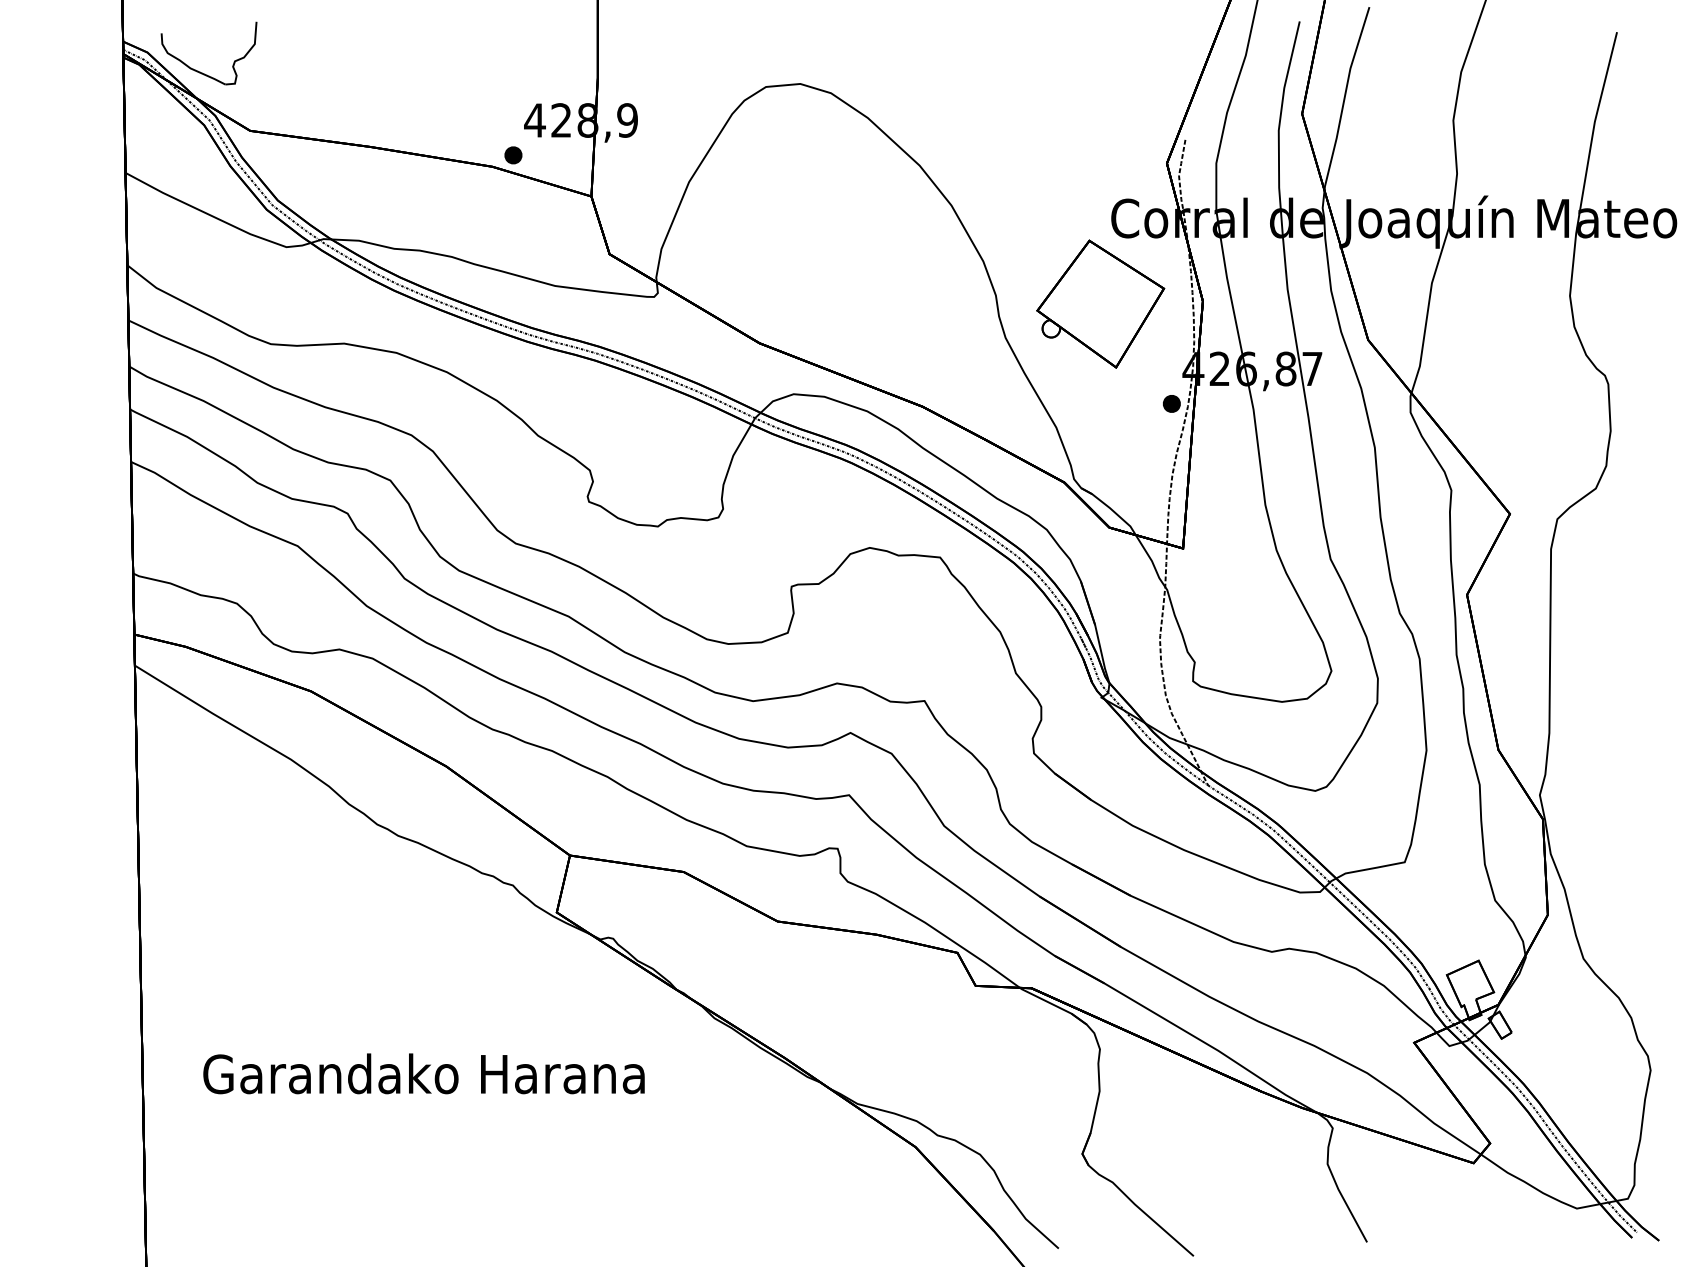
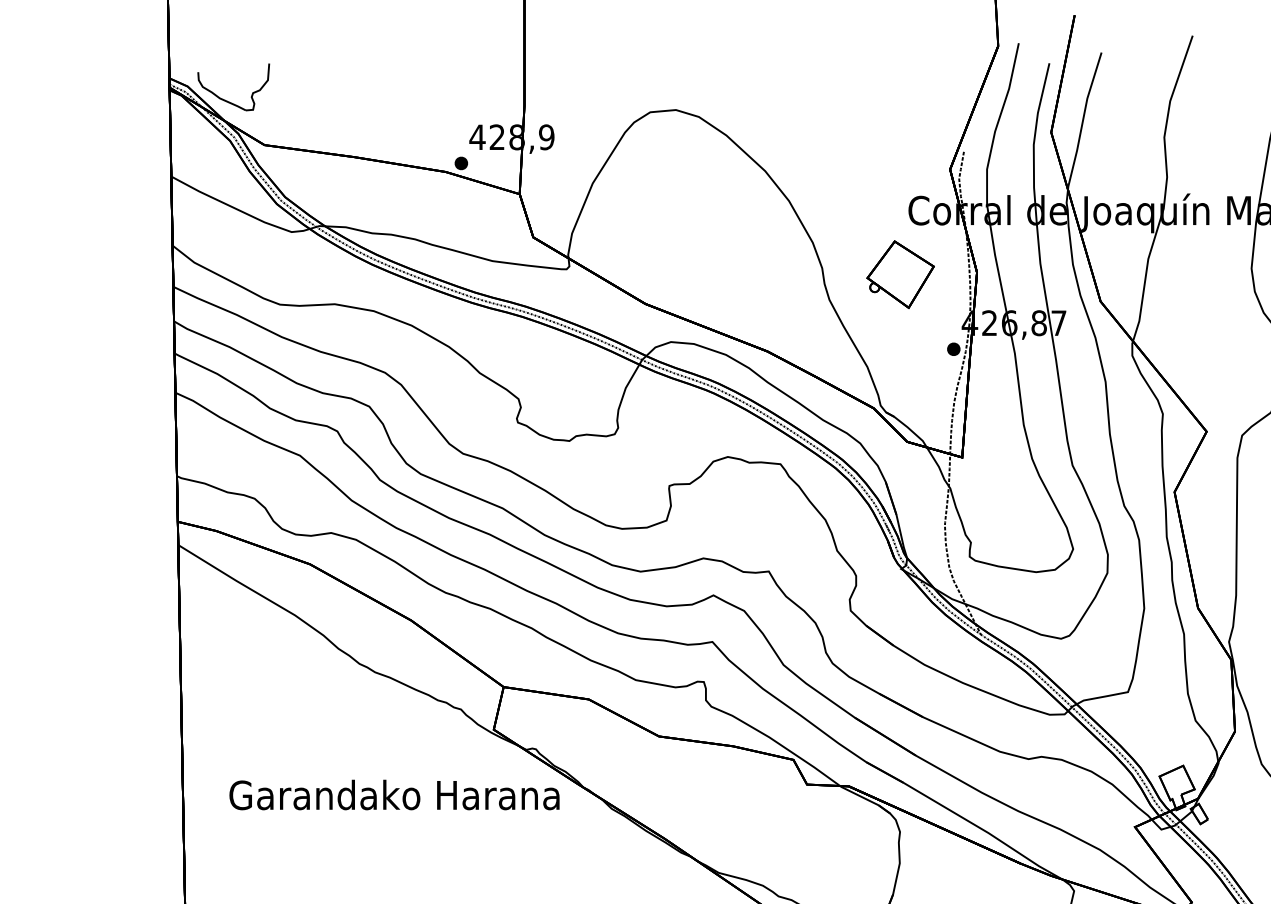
part: (1100, 303) -> (900, 274), size x0.7
text: (423, 1073) -> (394, 794), moved

